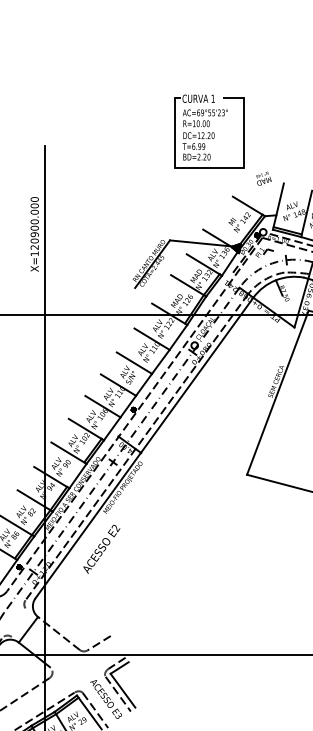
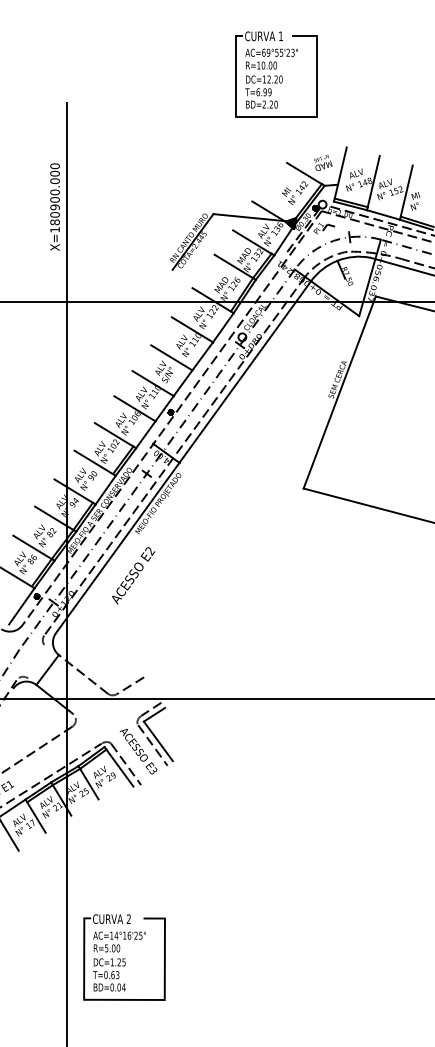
part: (209, 131) -> (276, 74), moved
text: (264, 178) -> (323, 162), moved
text: (34, 247) -> (54, 222), X=120900.000 -> X=180900.000

